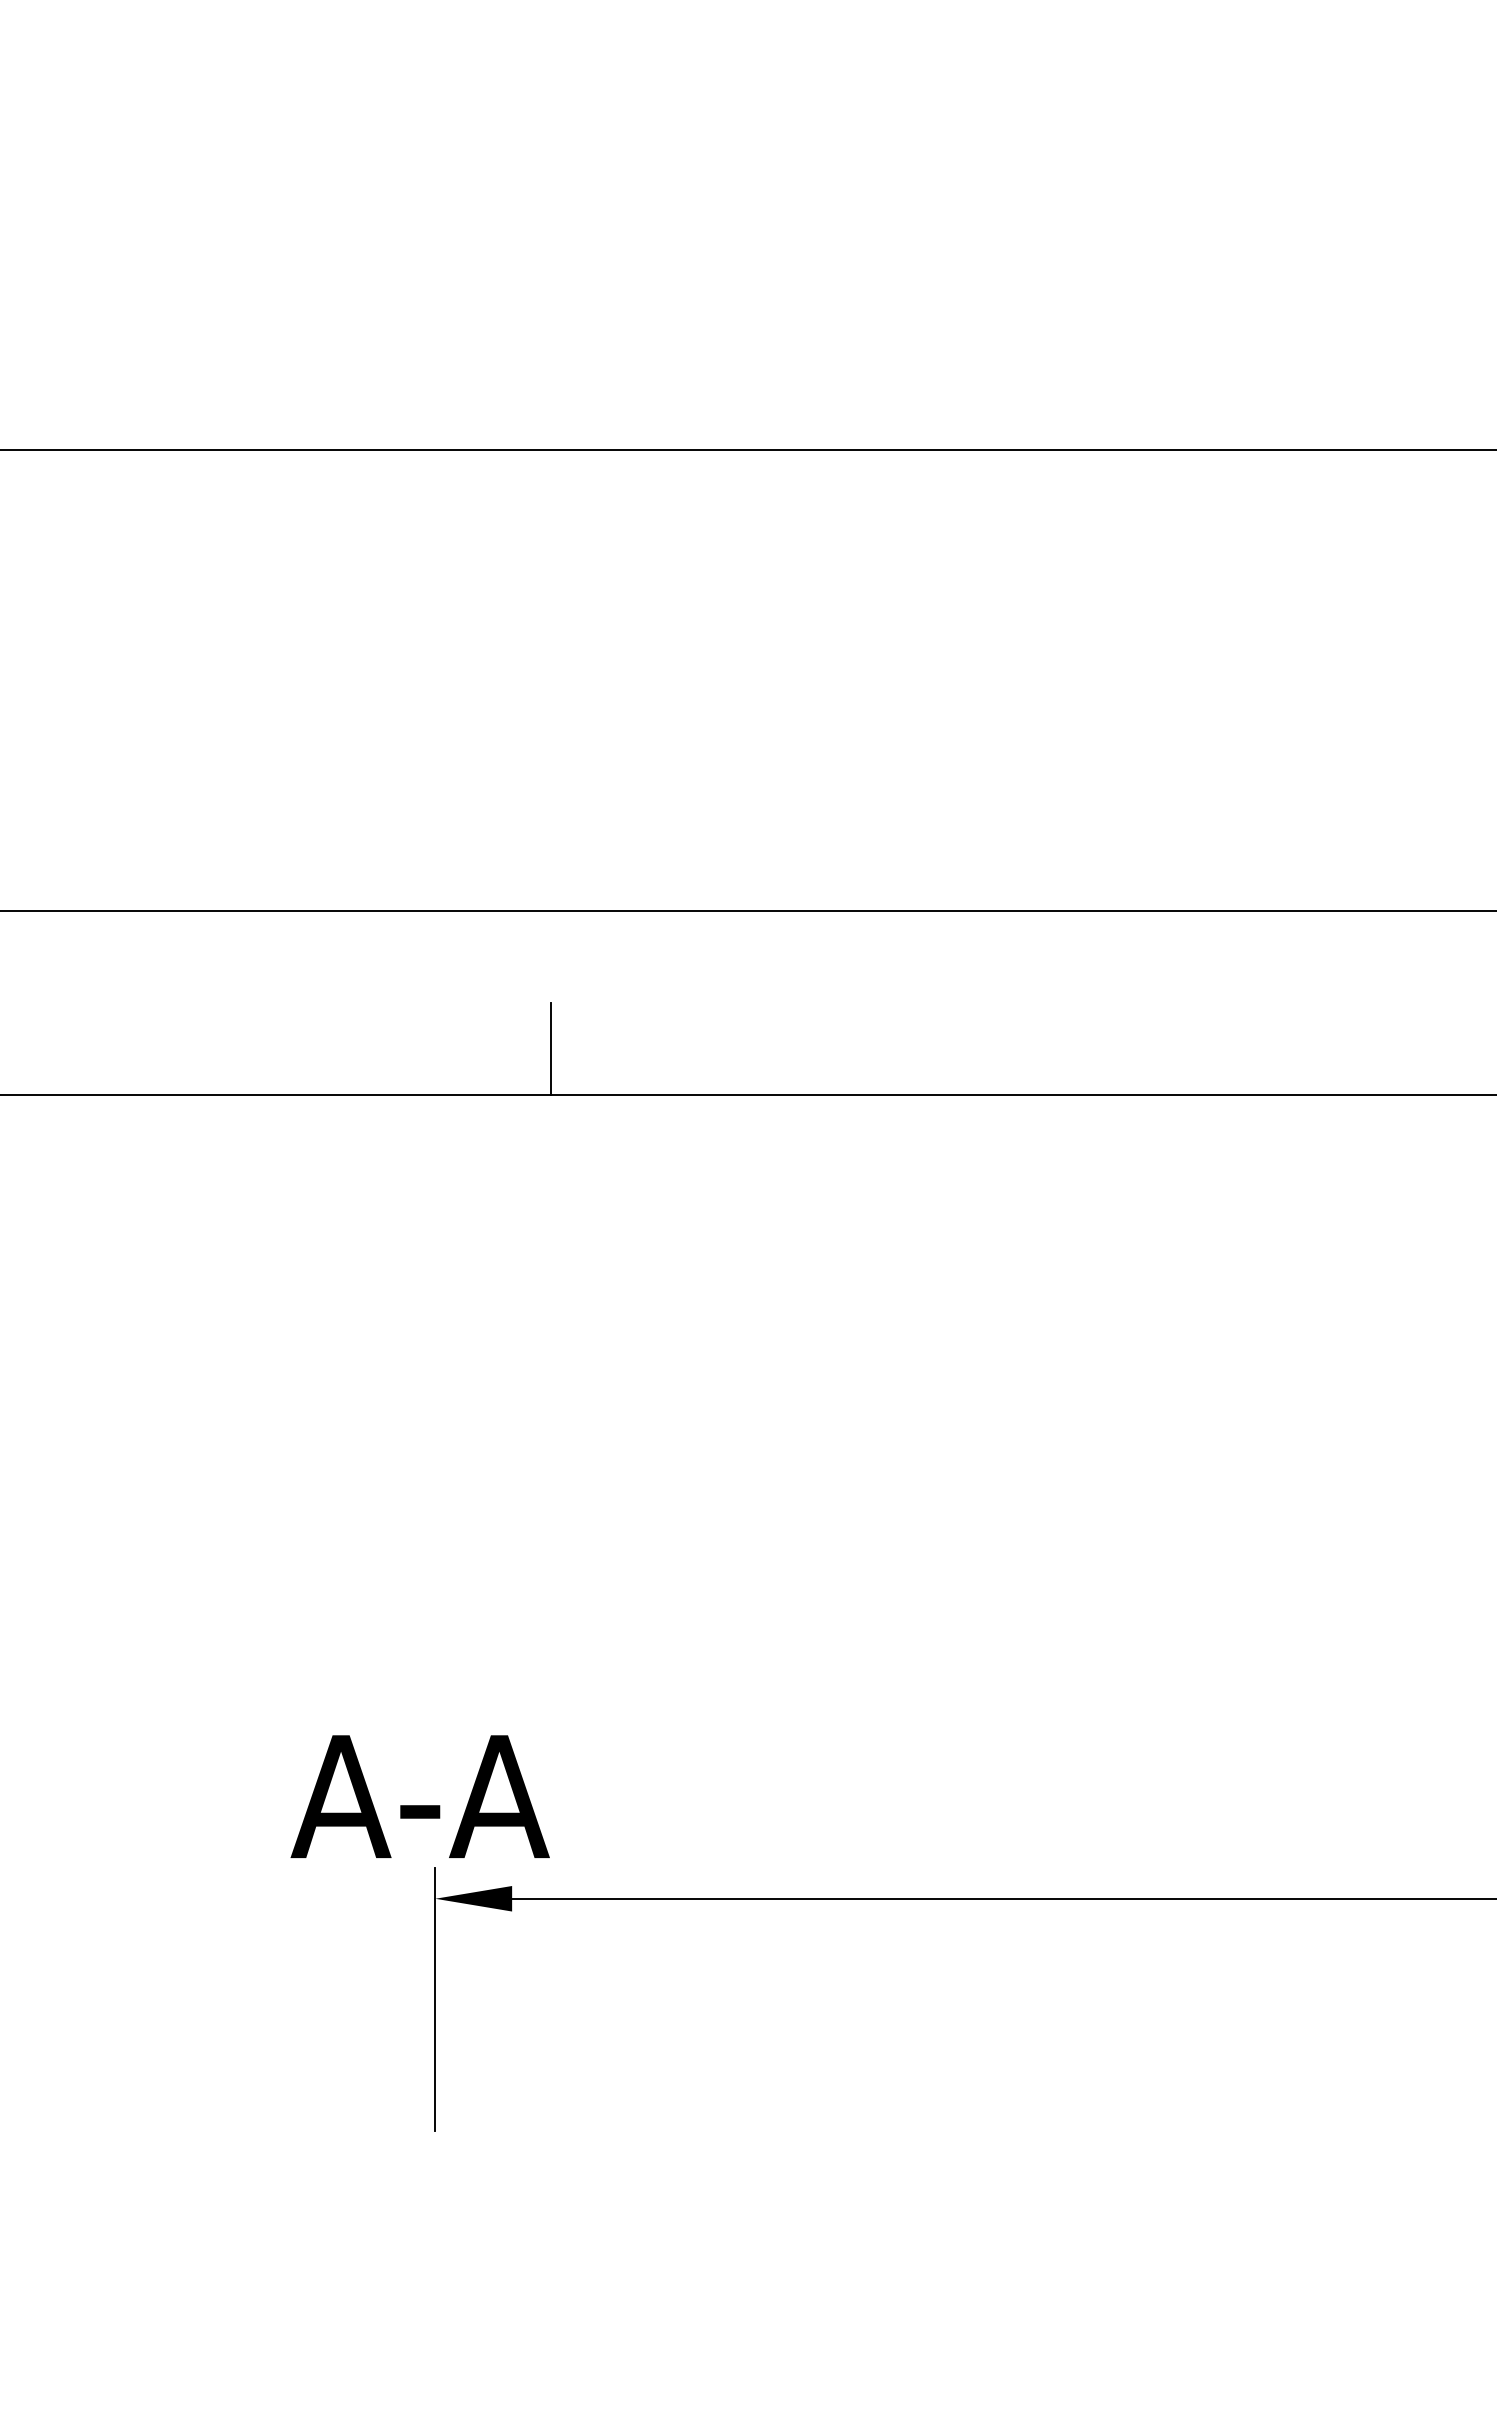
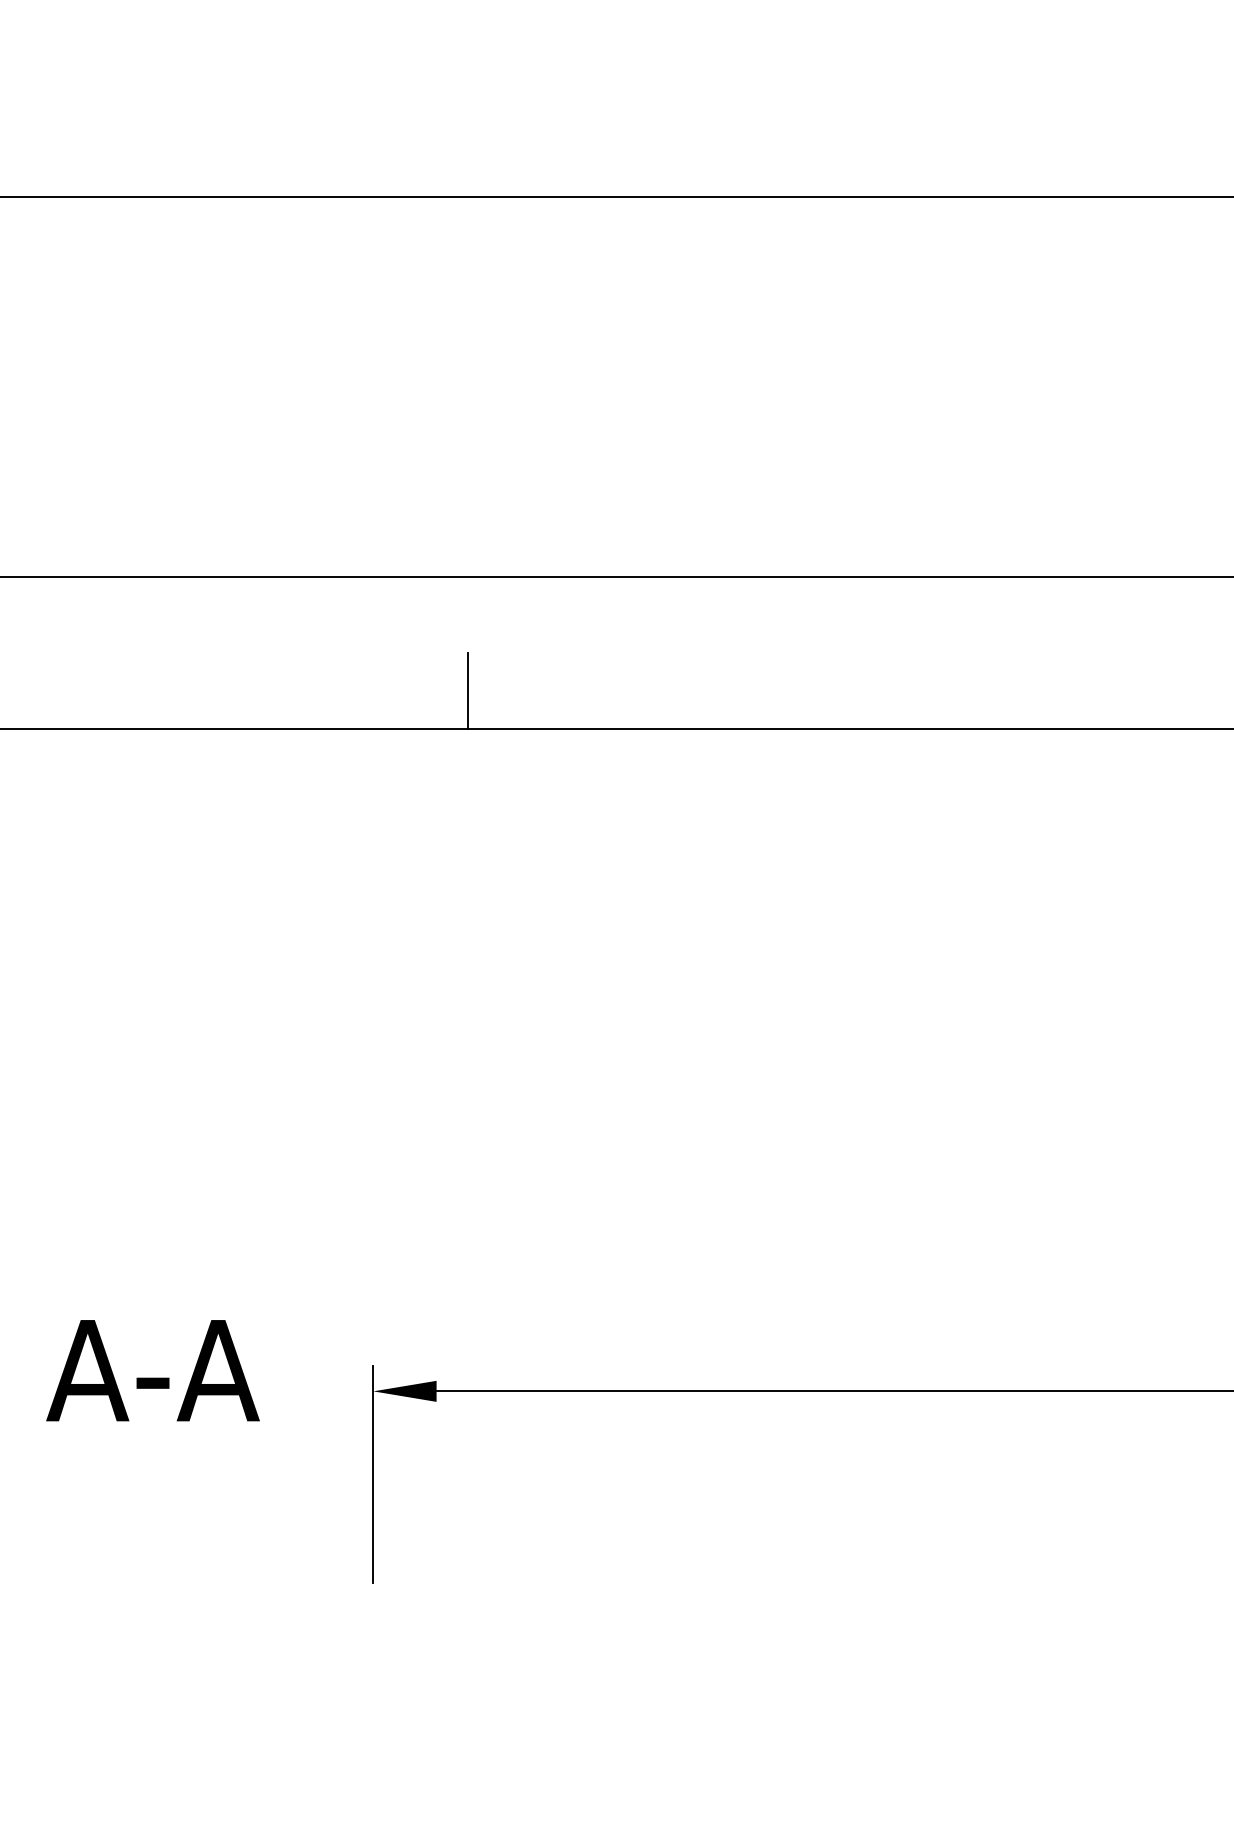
text: (419, 1796) -> (152, 1370), moved

